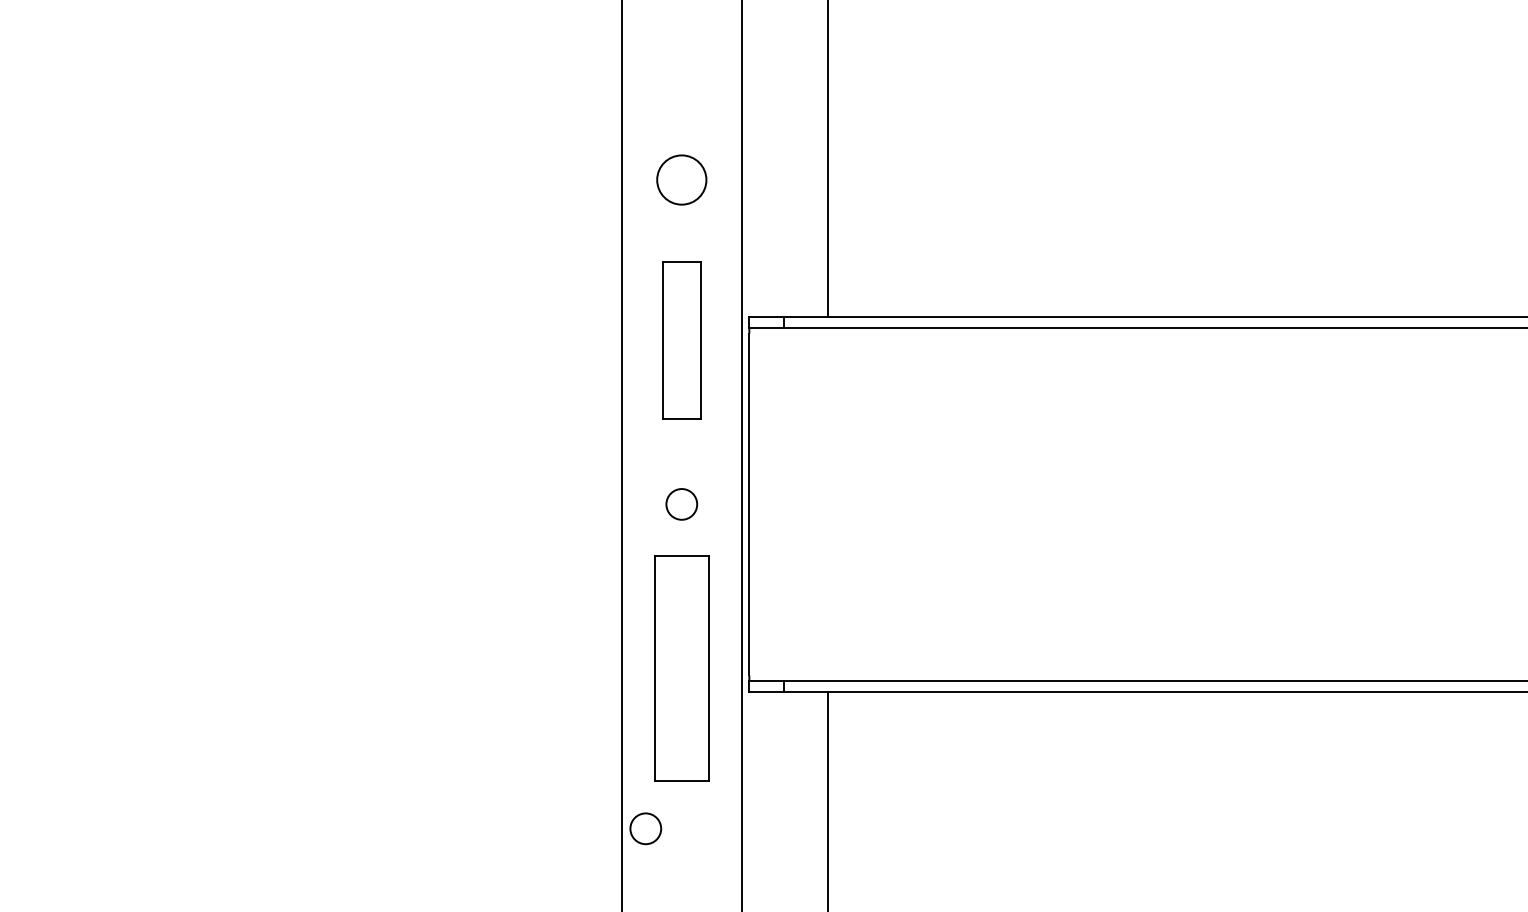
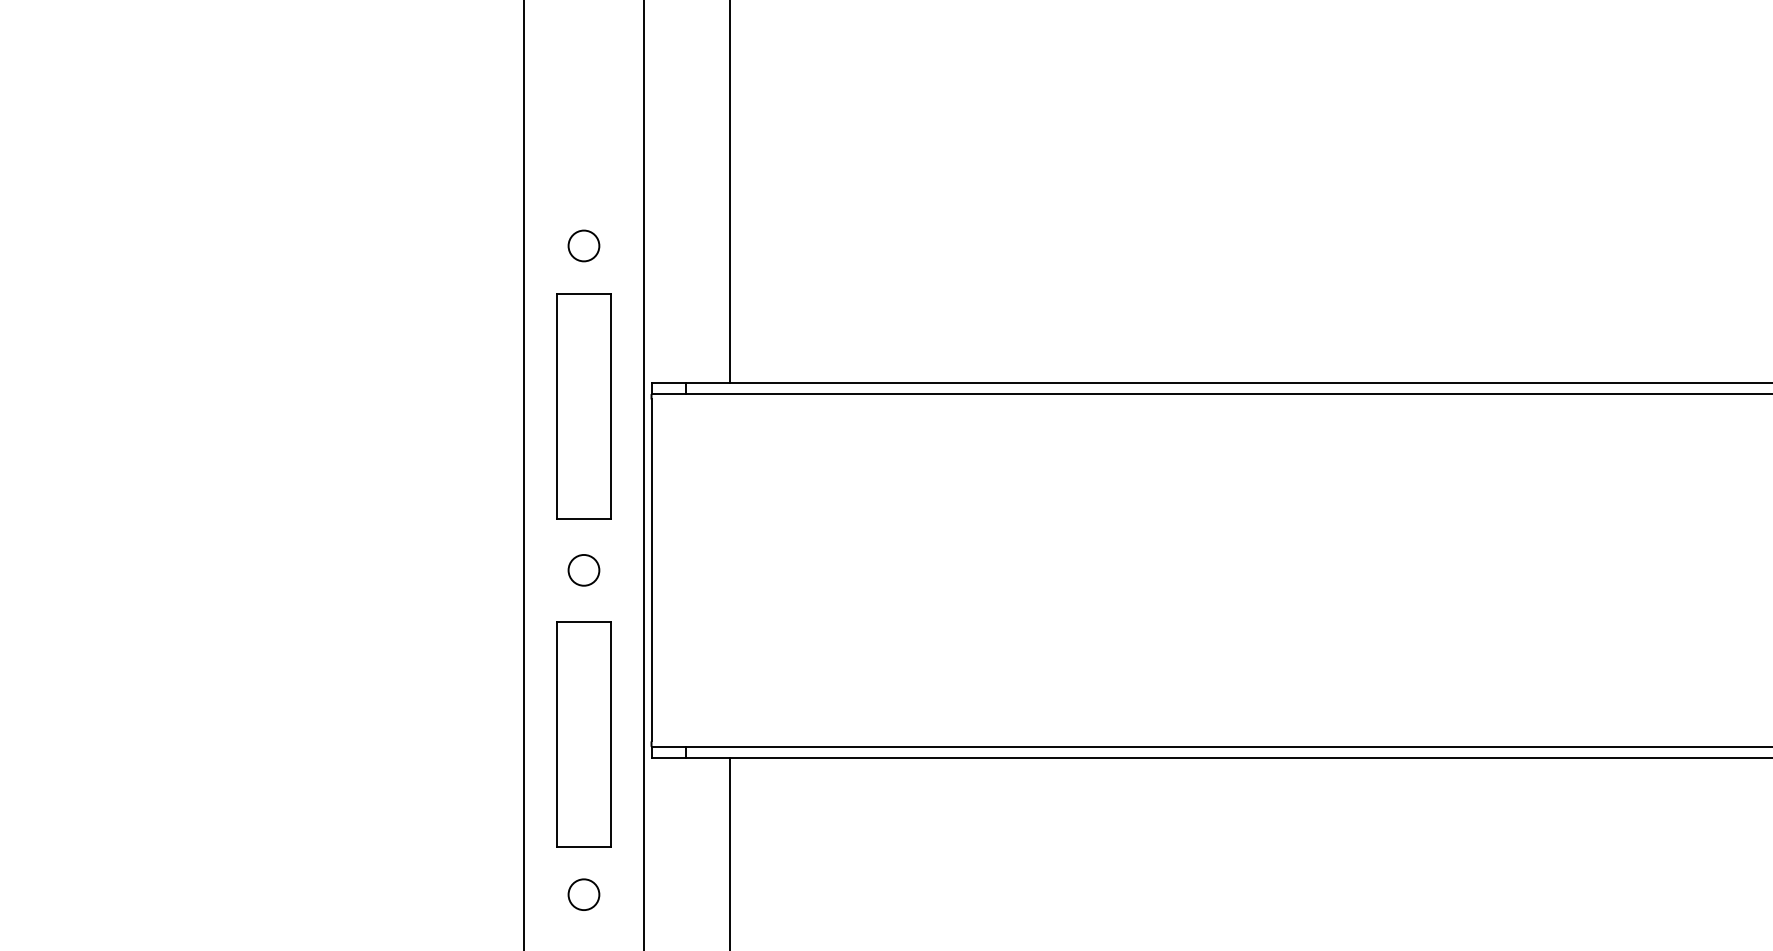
circle: (681, 179) -> (583, 245), size x0.62
part: (681, 340) -> (583, 406), size x1.43
circle: (645, 828) -> (583, 894), moved

